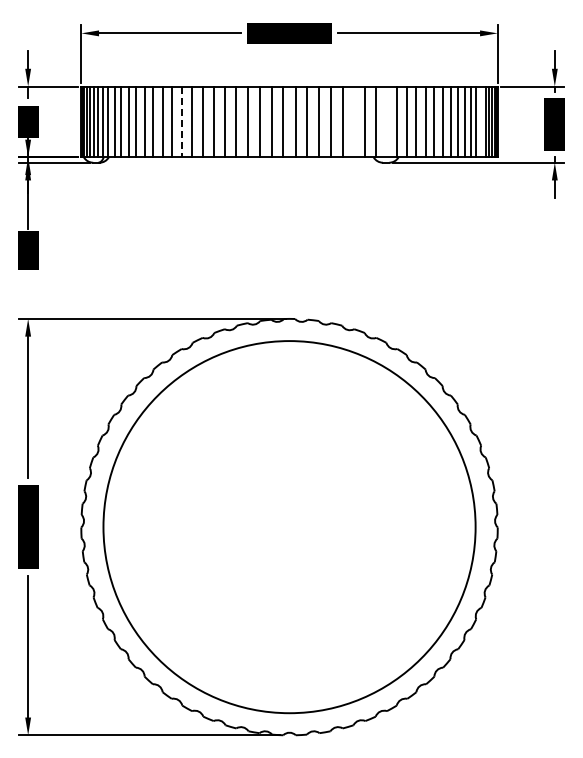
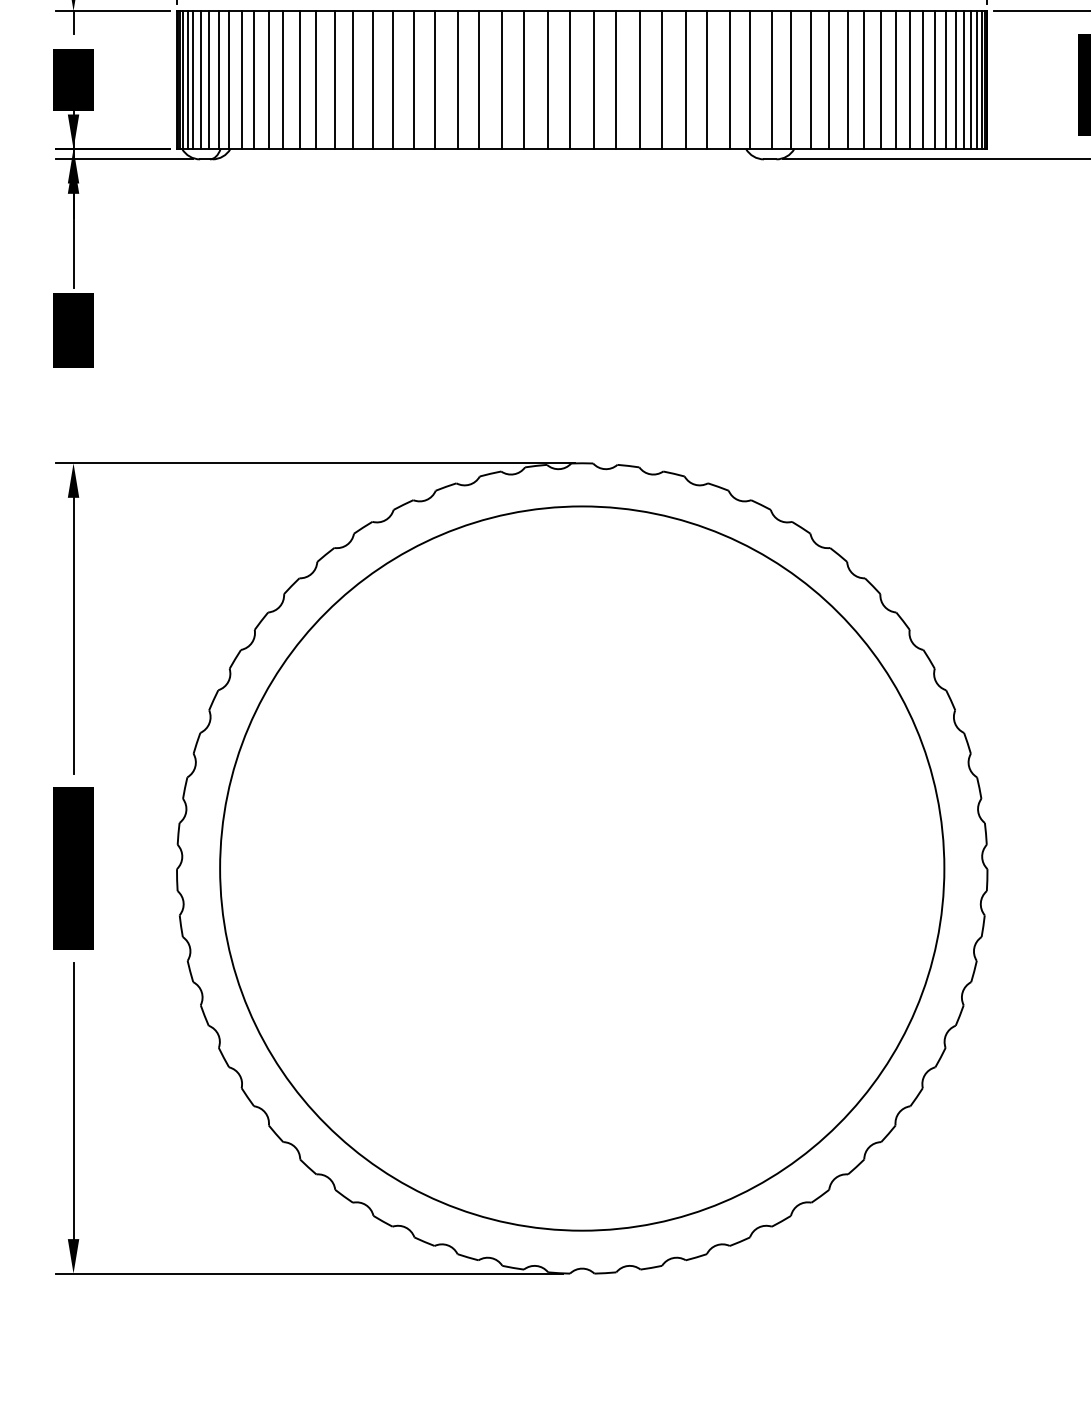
line: (353, 121) -> (706, 79), added
line: (386, 121) -> (770, 79), added
line: (481, 121) -> (955, 79), added
line: (182, 122) -> (373, 81), dashed -> solid

